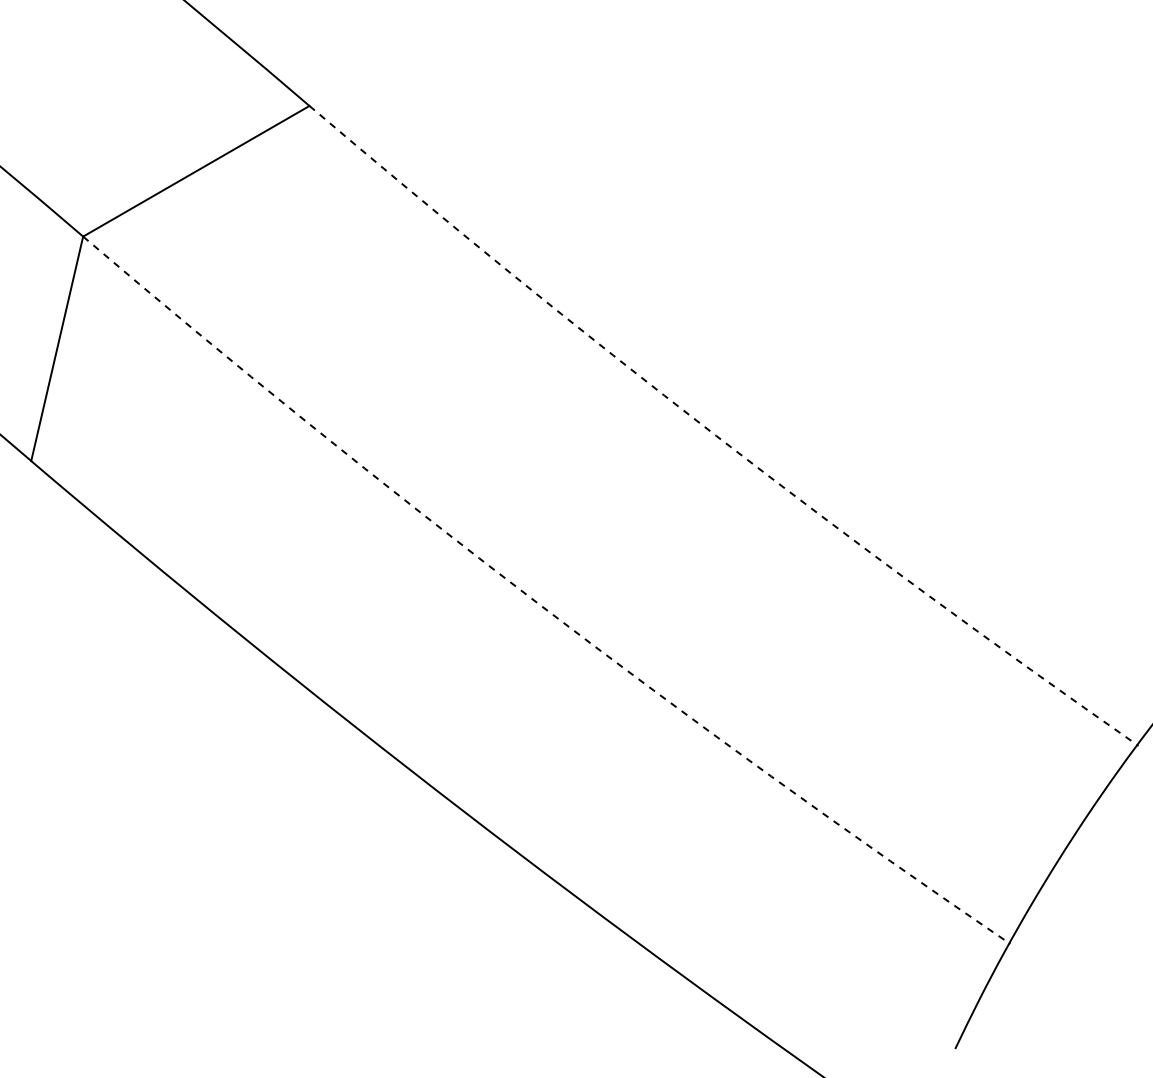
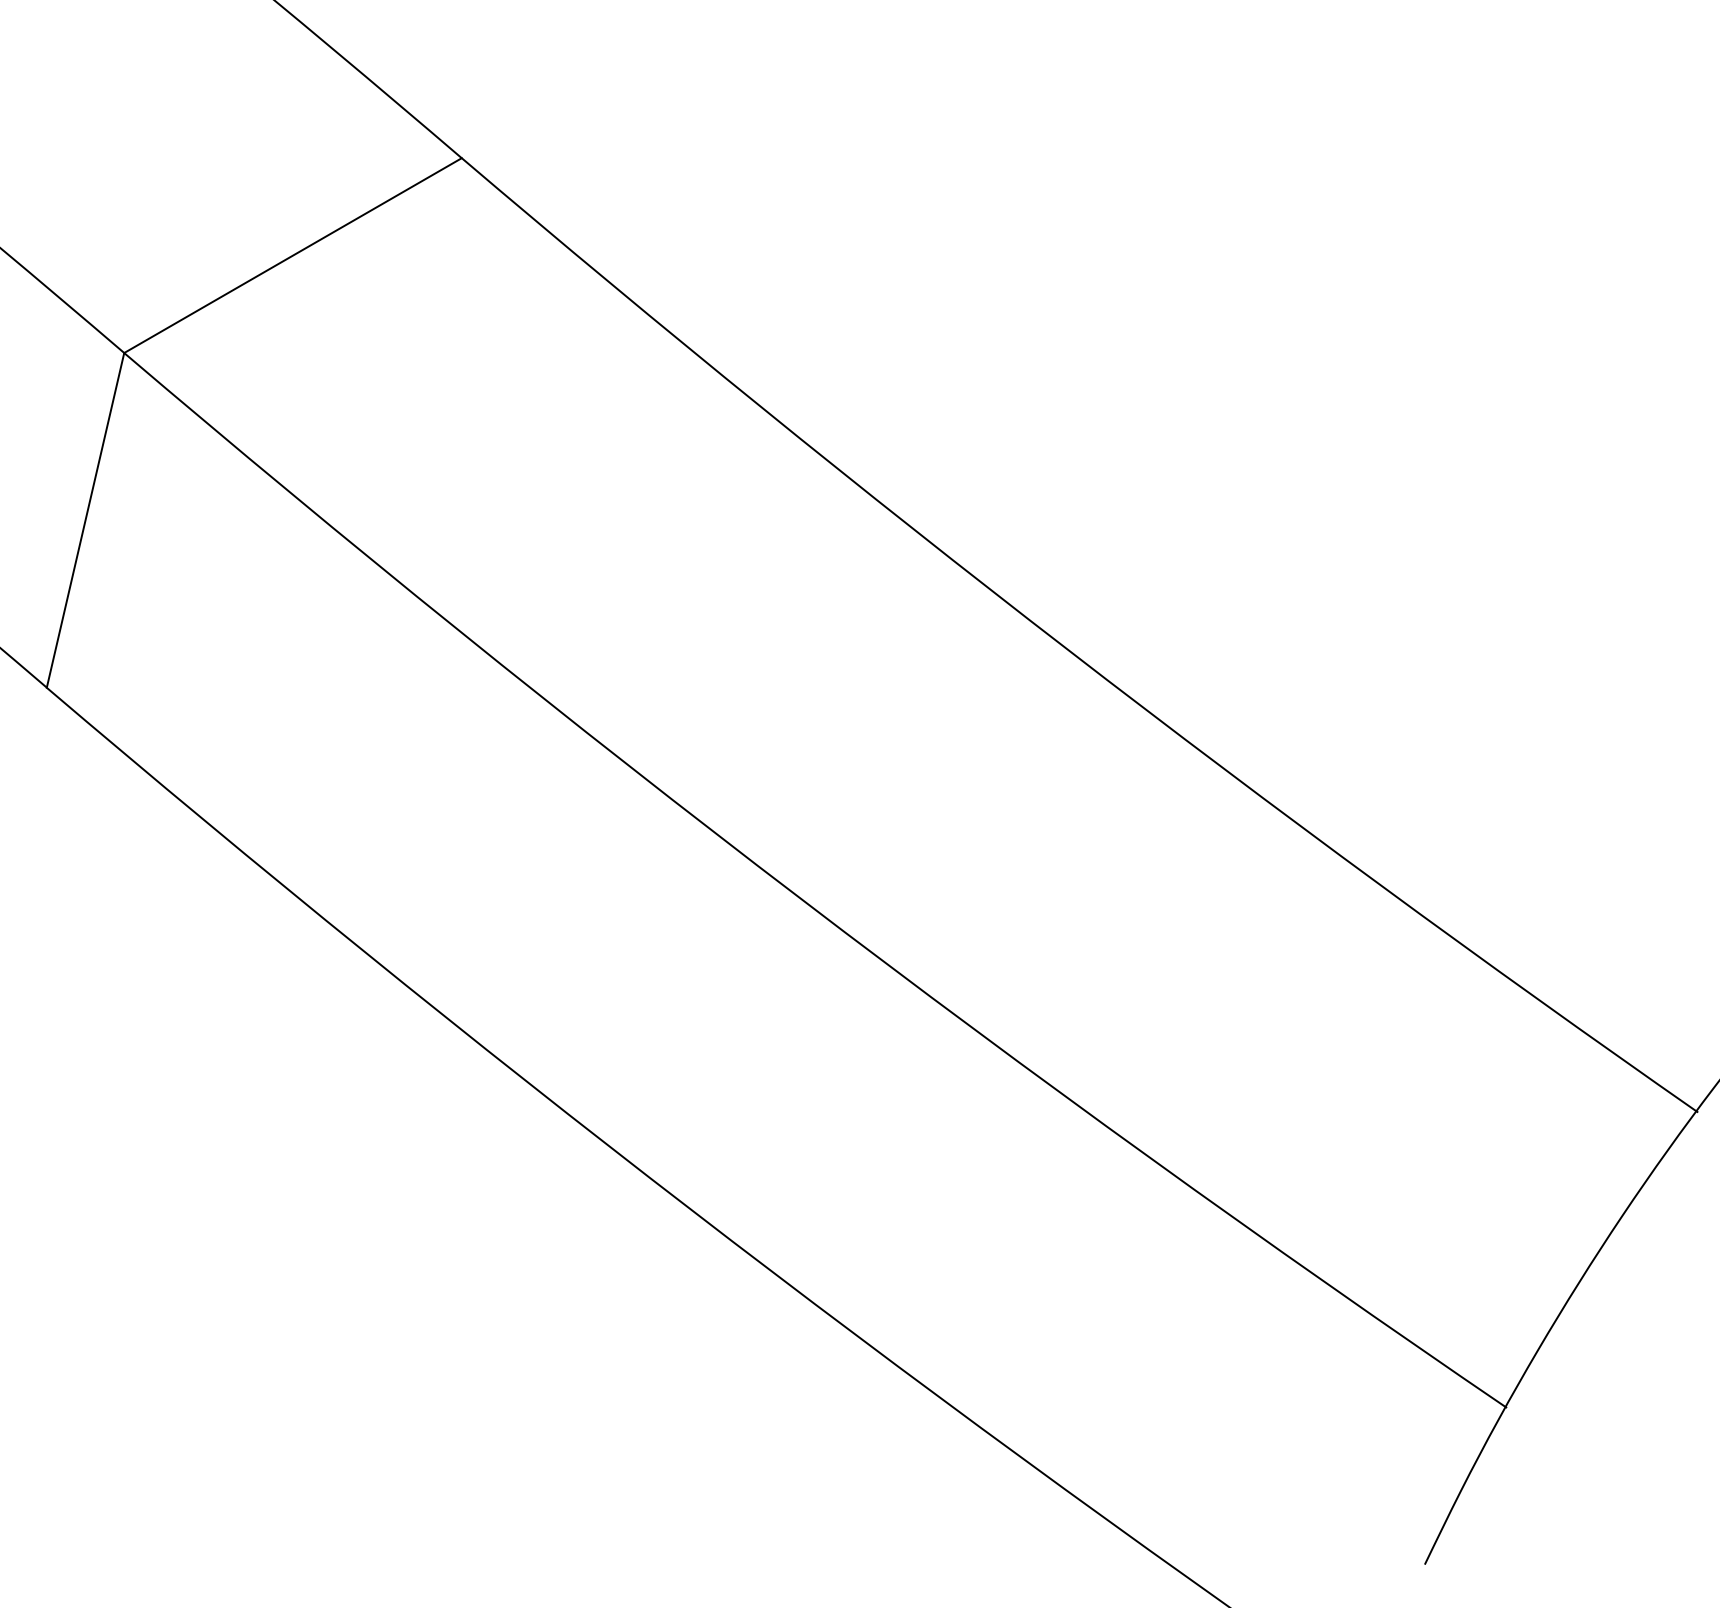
arc: (716, 435) -> (1068, 649), dashed -> solid
arc: (537, 602) -> (801, 898), dashed -> solid

